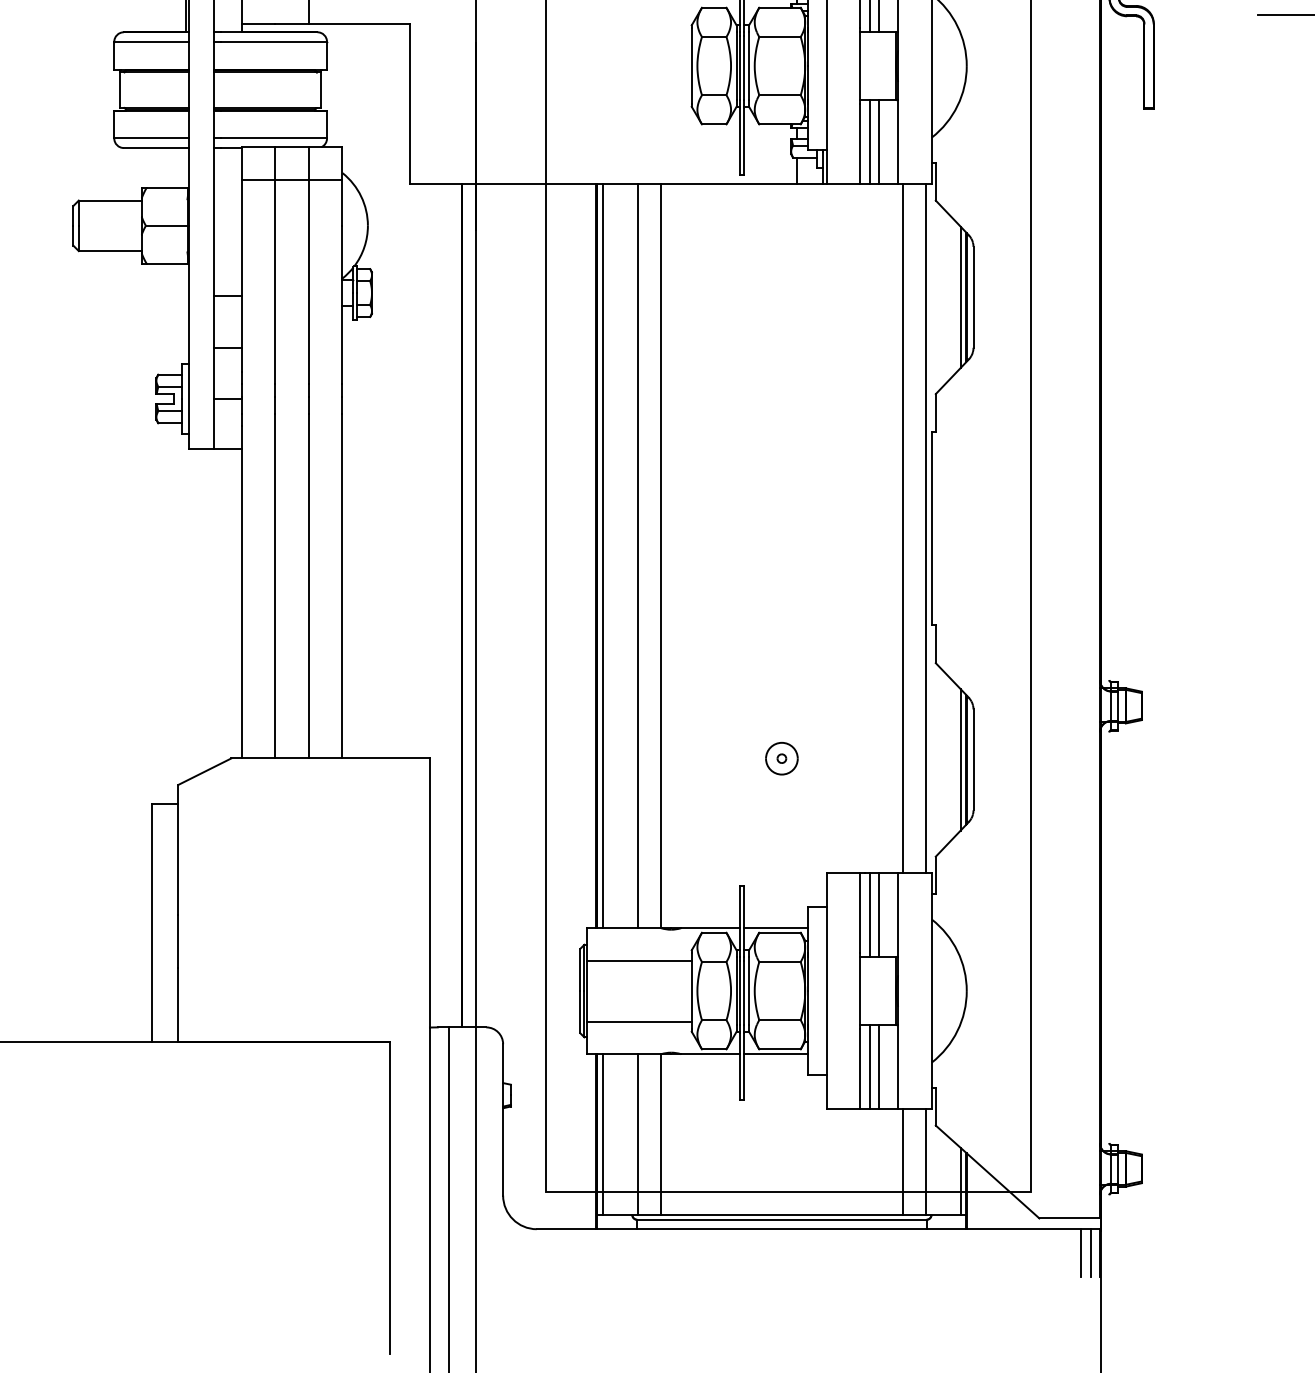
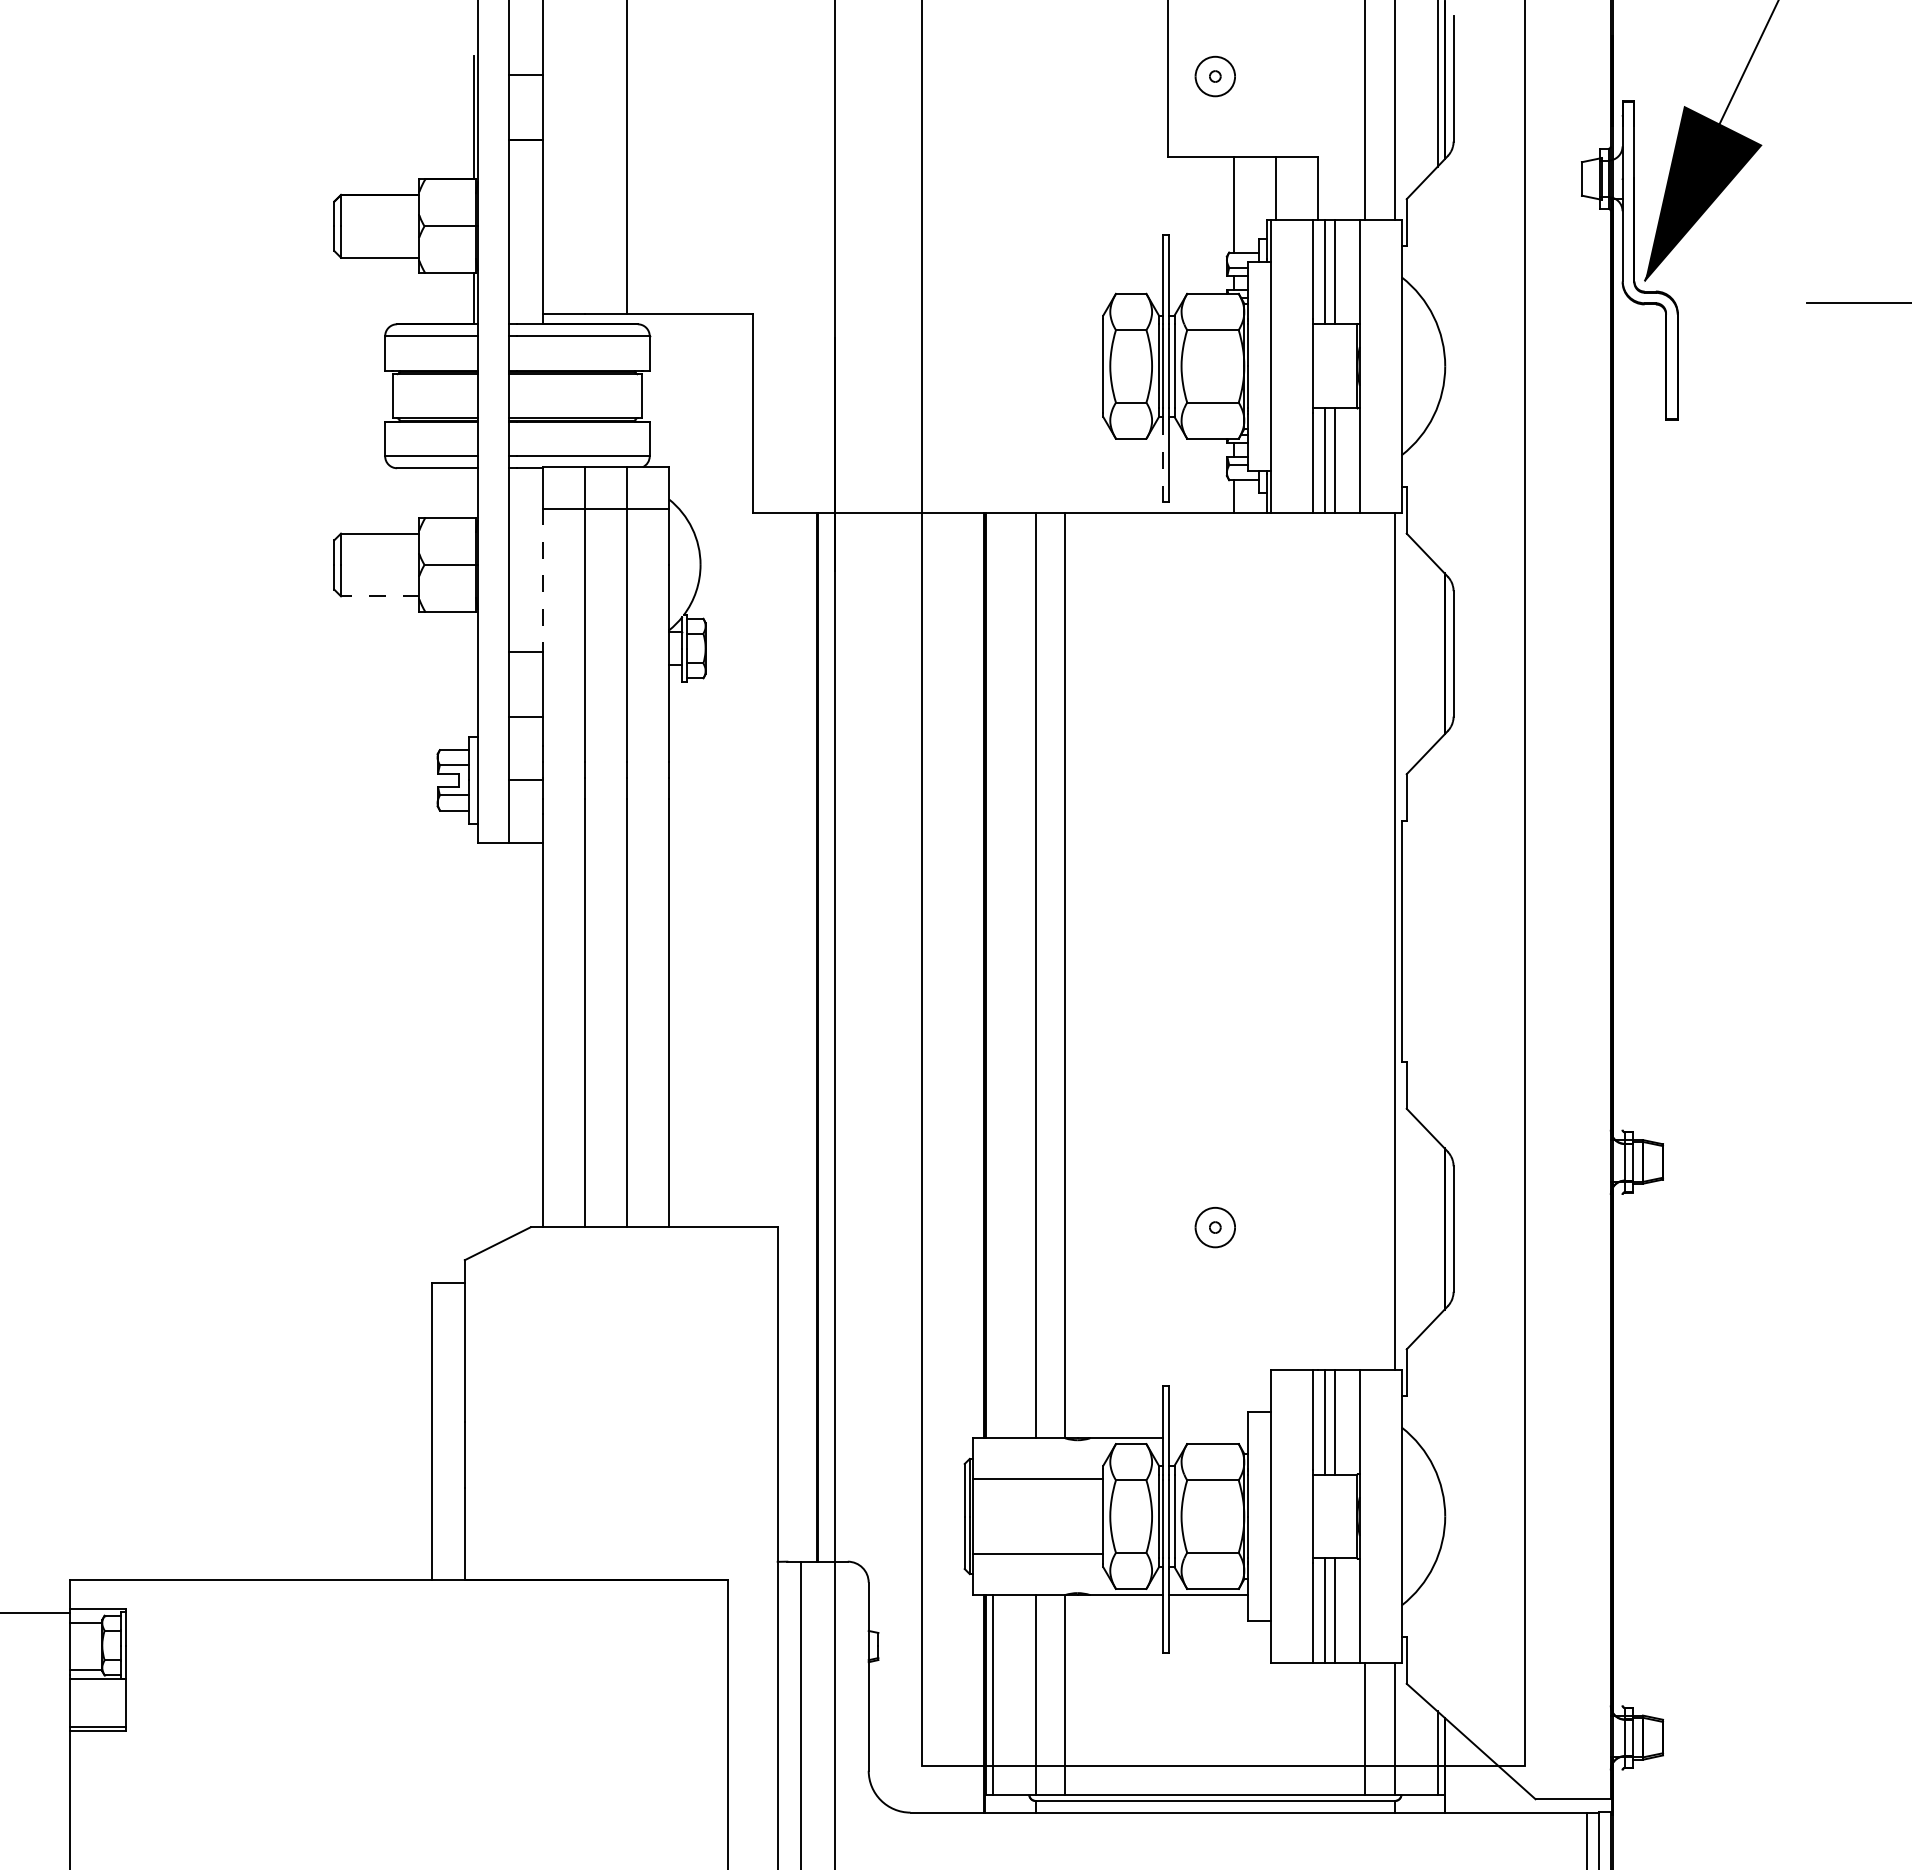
line: (740, 141) -> (1163, 460), solid -> dashed
line: (241, 238) -> (543, 580), solid -> dashed
line: (109, 251) -> (379, 596), solid -> dashed
line: (960, 297) -> (1437, 653), removed
line: (902, 528) -> (1365, 941), removed
line: (603, 555) -> (993, 975), removed
line: (960, 759) -> (1437, 1228), removed
line: (775, 928) -> (1207, 1438), removed

